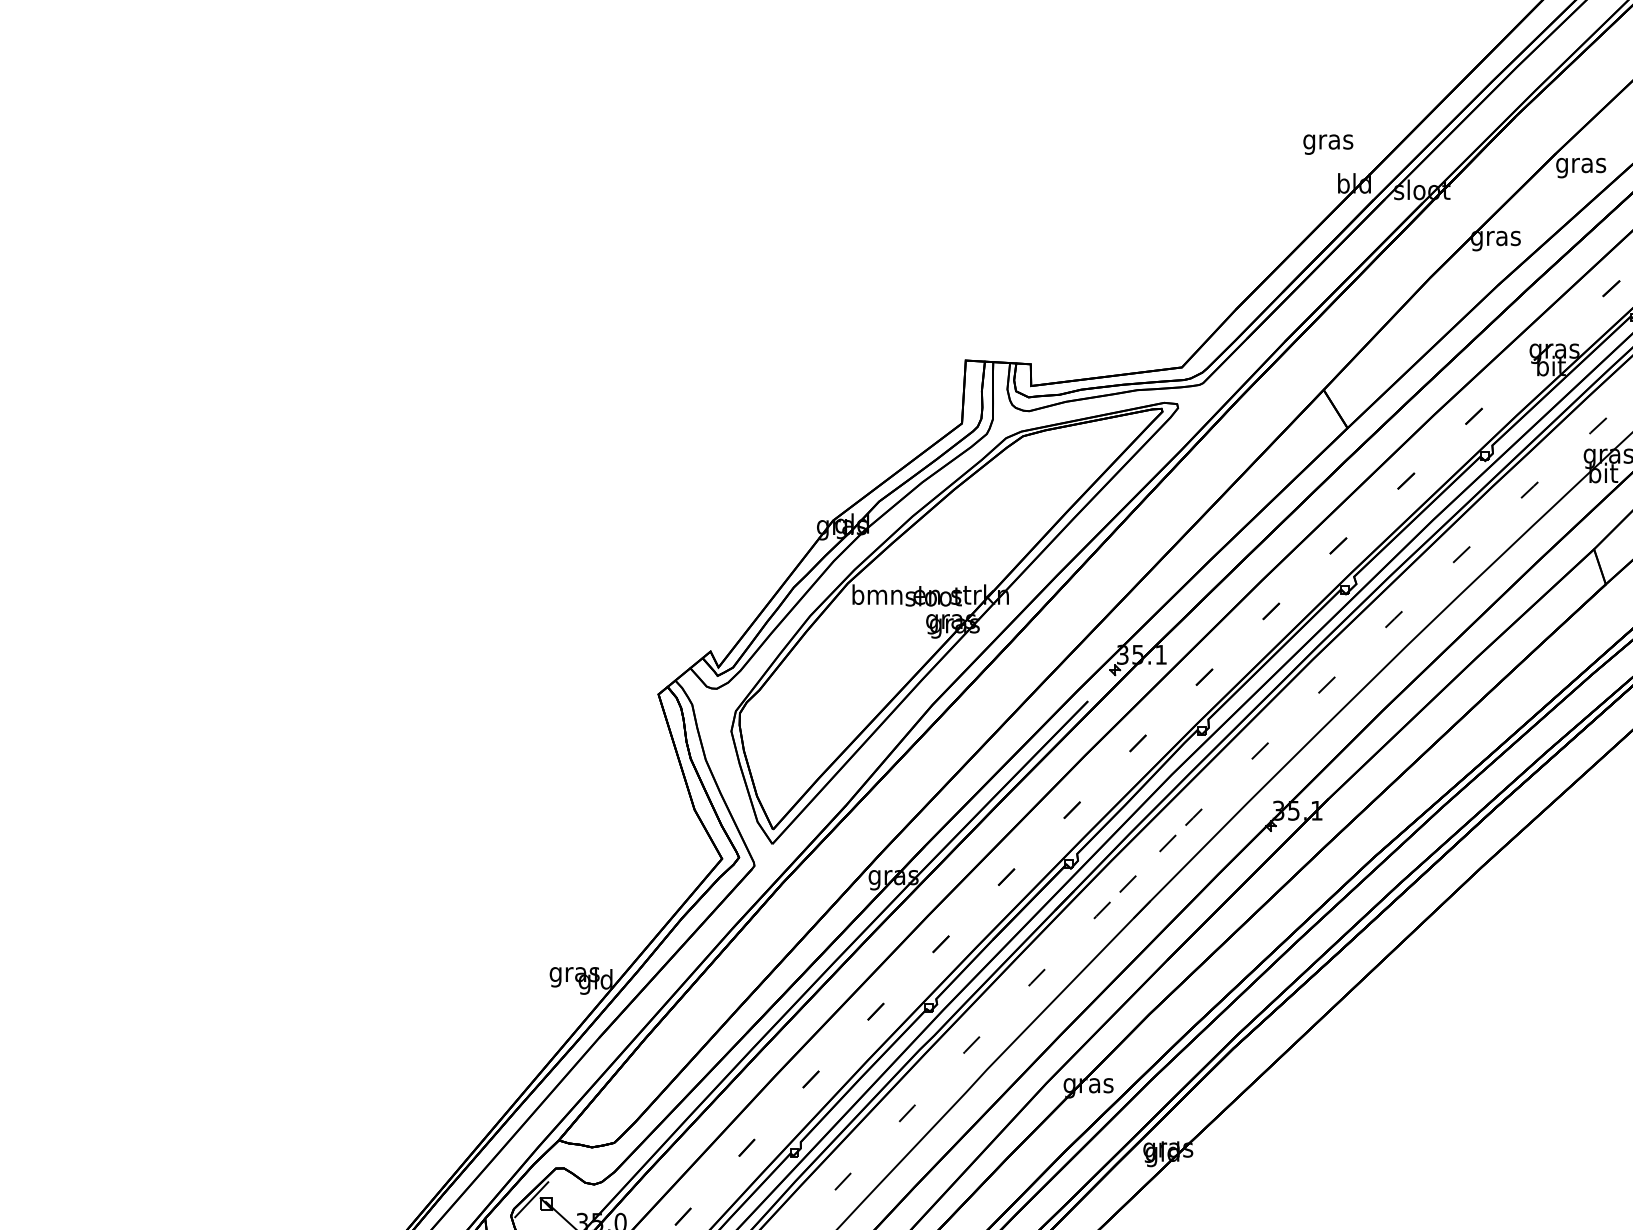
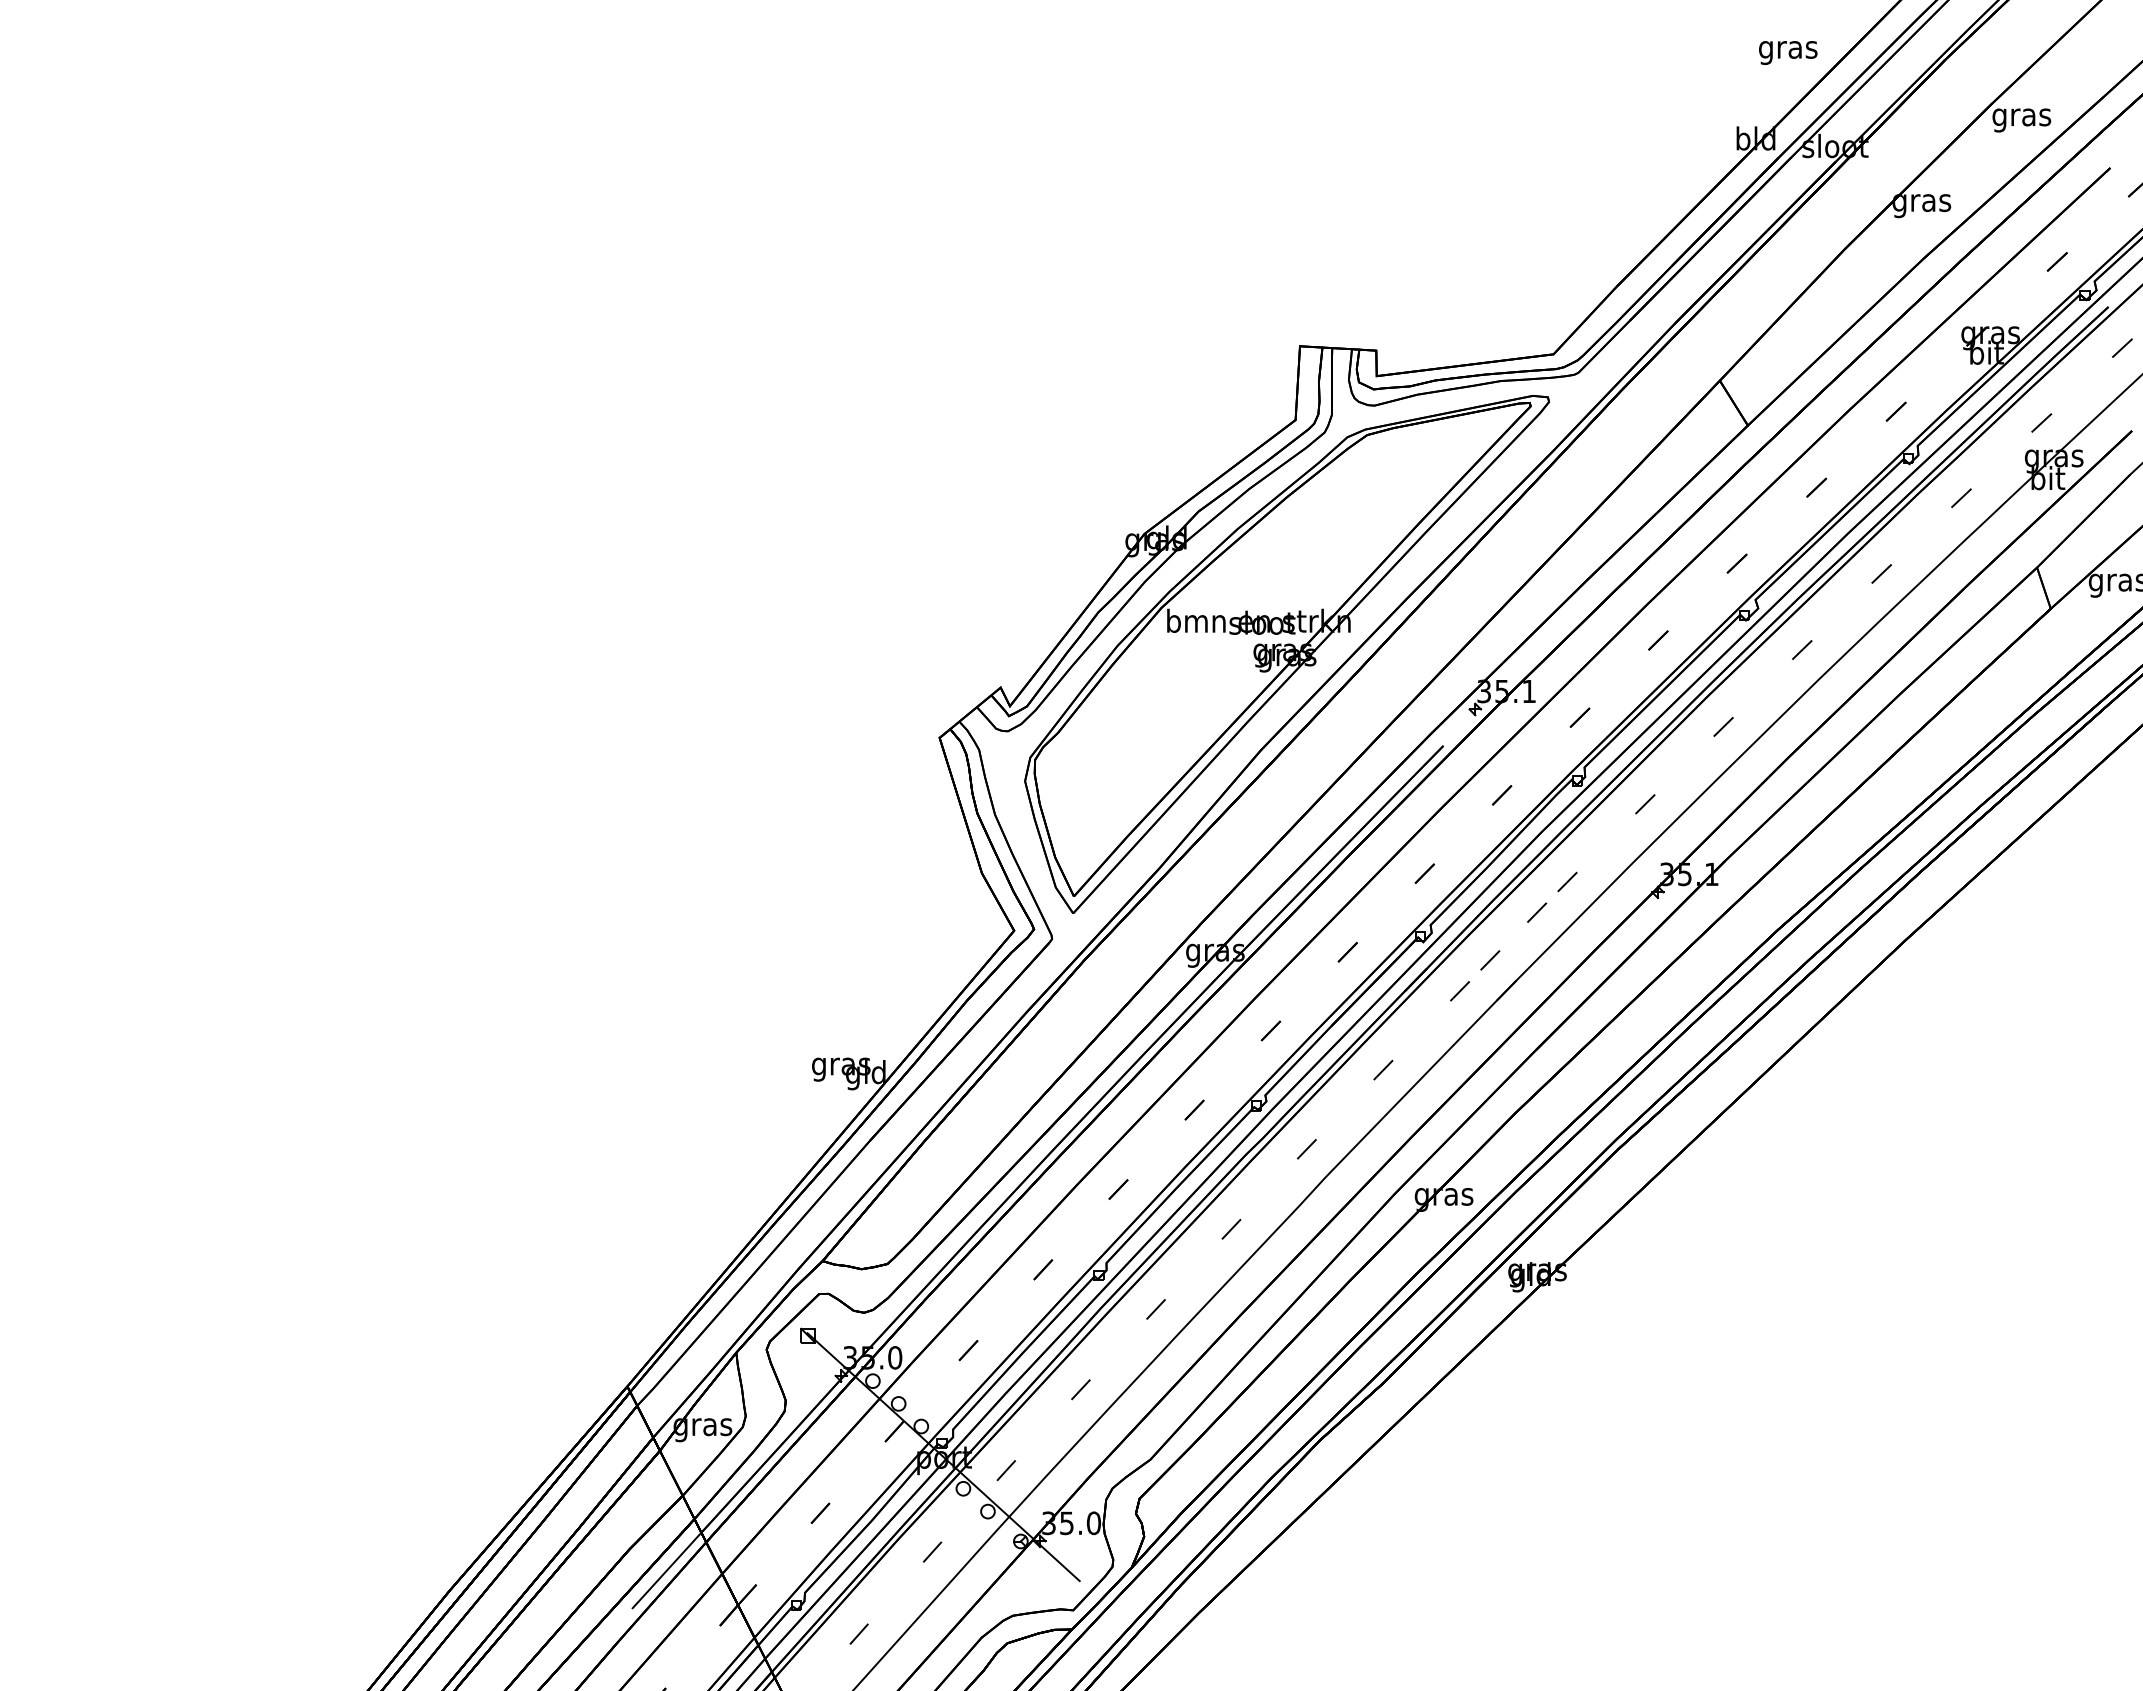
text: (1328, 144) -> (1788, 52), moved
line: (531, 1199) -> (790, 1330), removed

